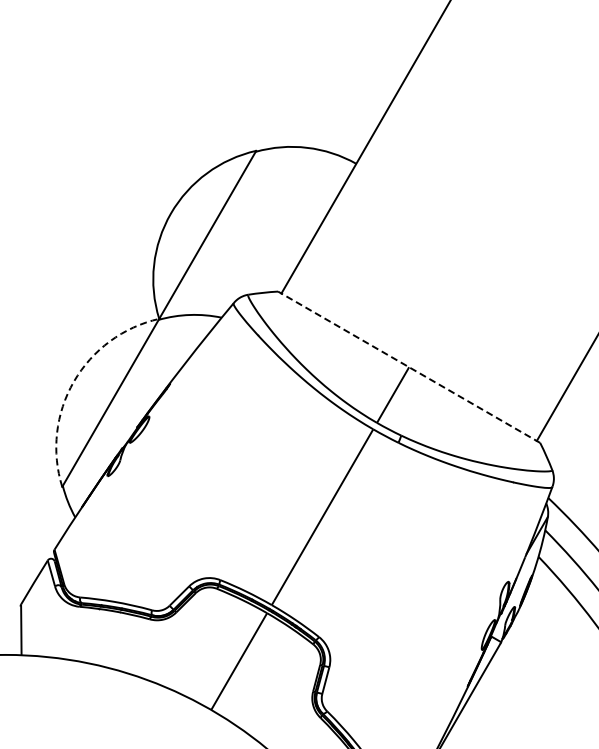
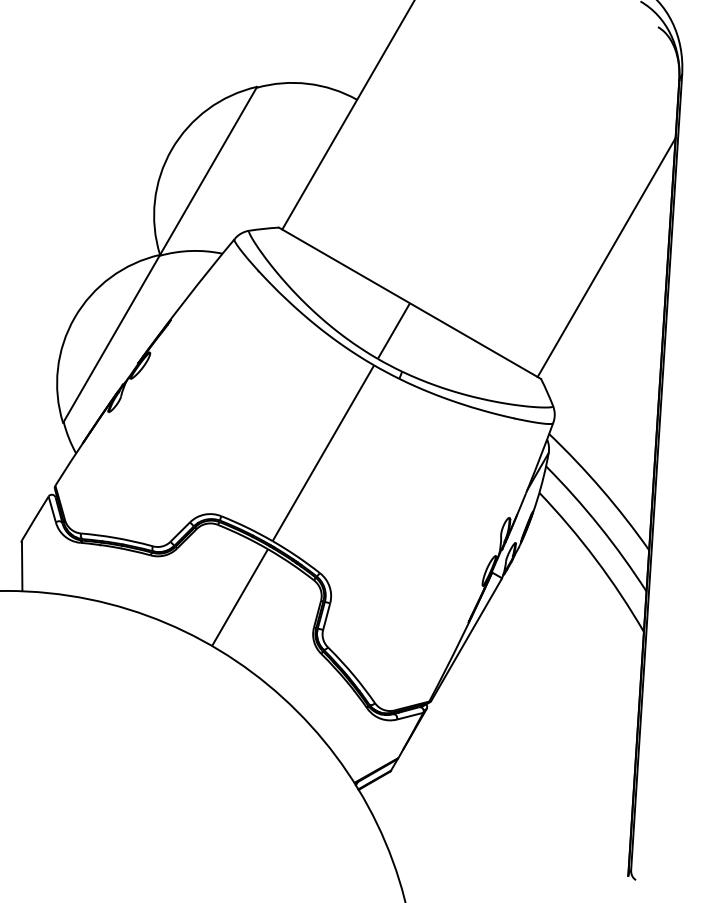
line: (408, 367) -> (409, 303), dashed -> solid
arc: (73, 381) -> (74, 317), dashed -> solid

